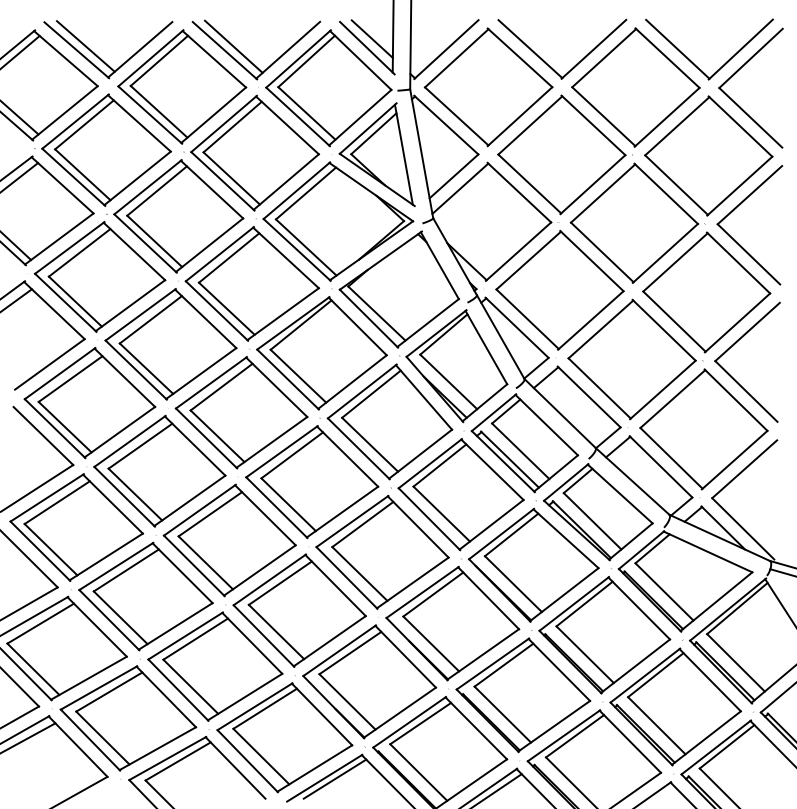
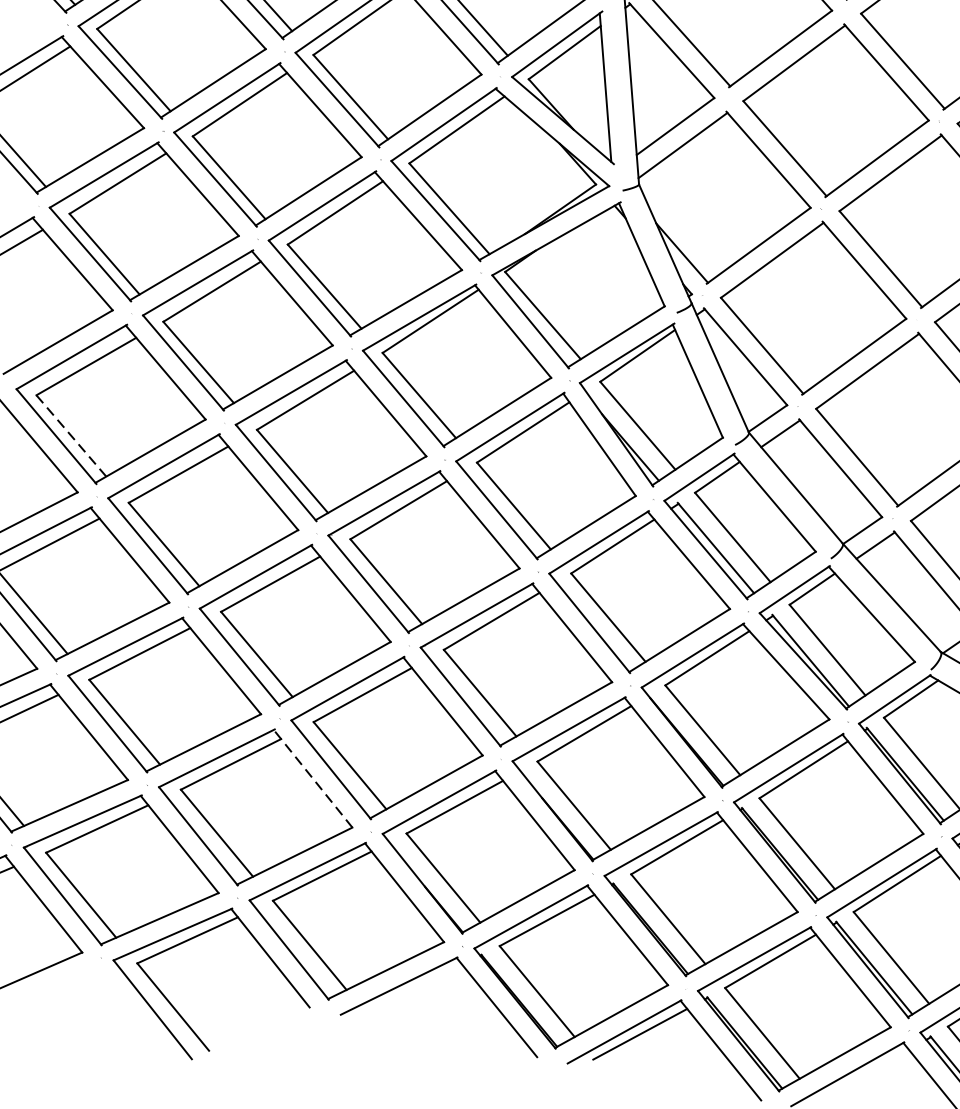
line: (65, 427) -> (71, 436), solid -> dashed
line: (252, 643) -> (313, 778), solid -> dashed
line: (334, 778) -> (413, 987), removed

